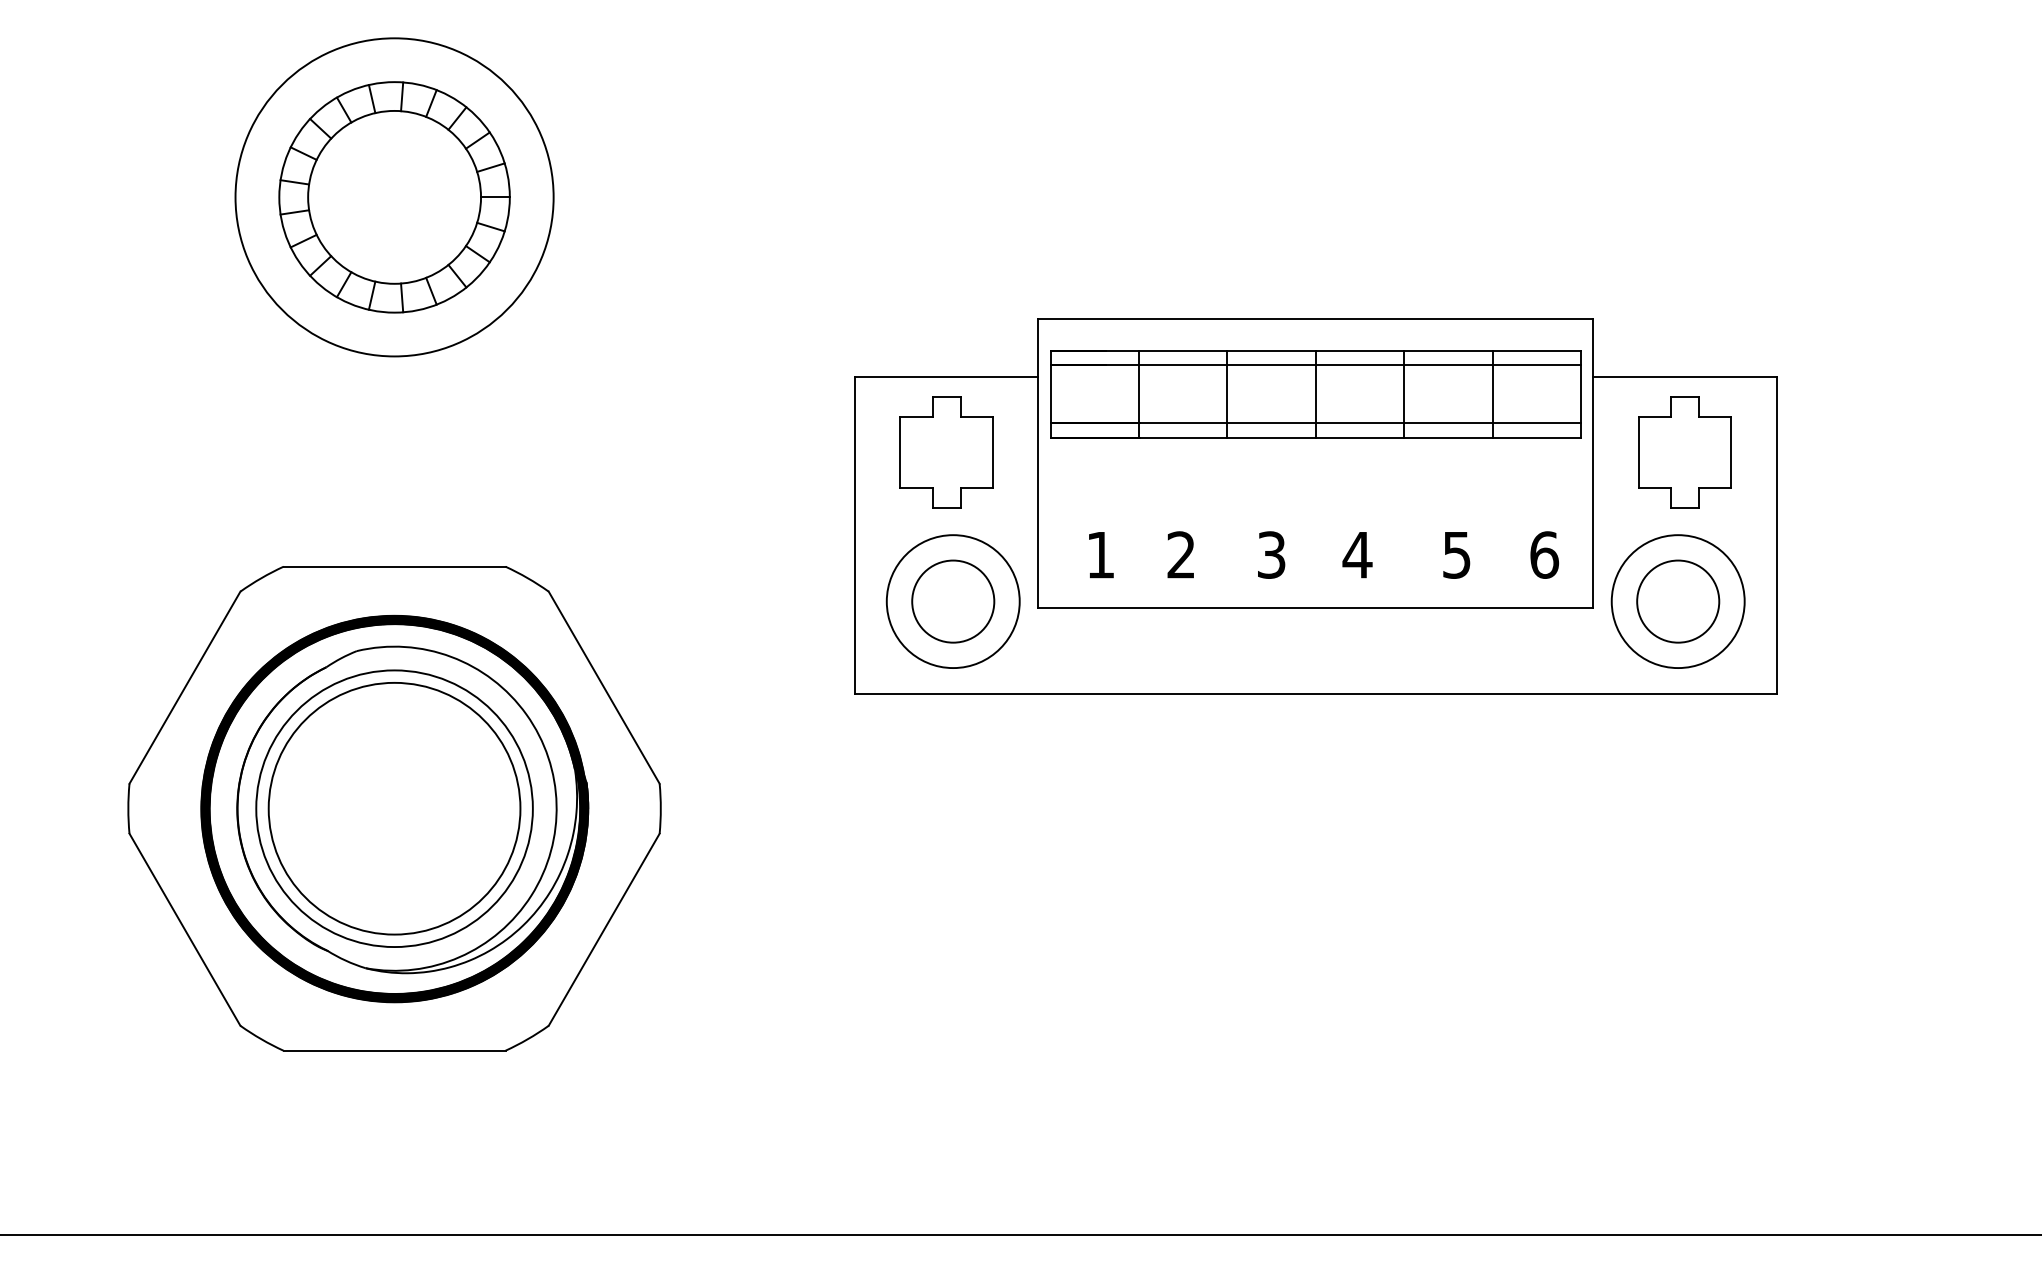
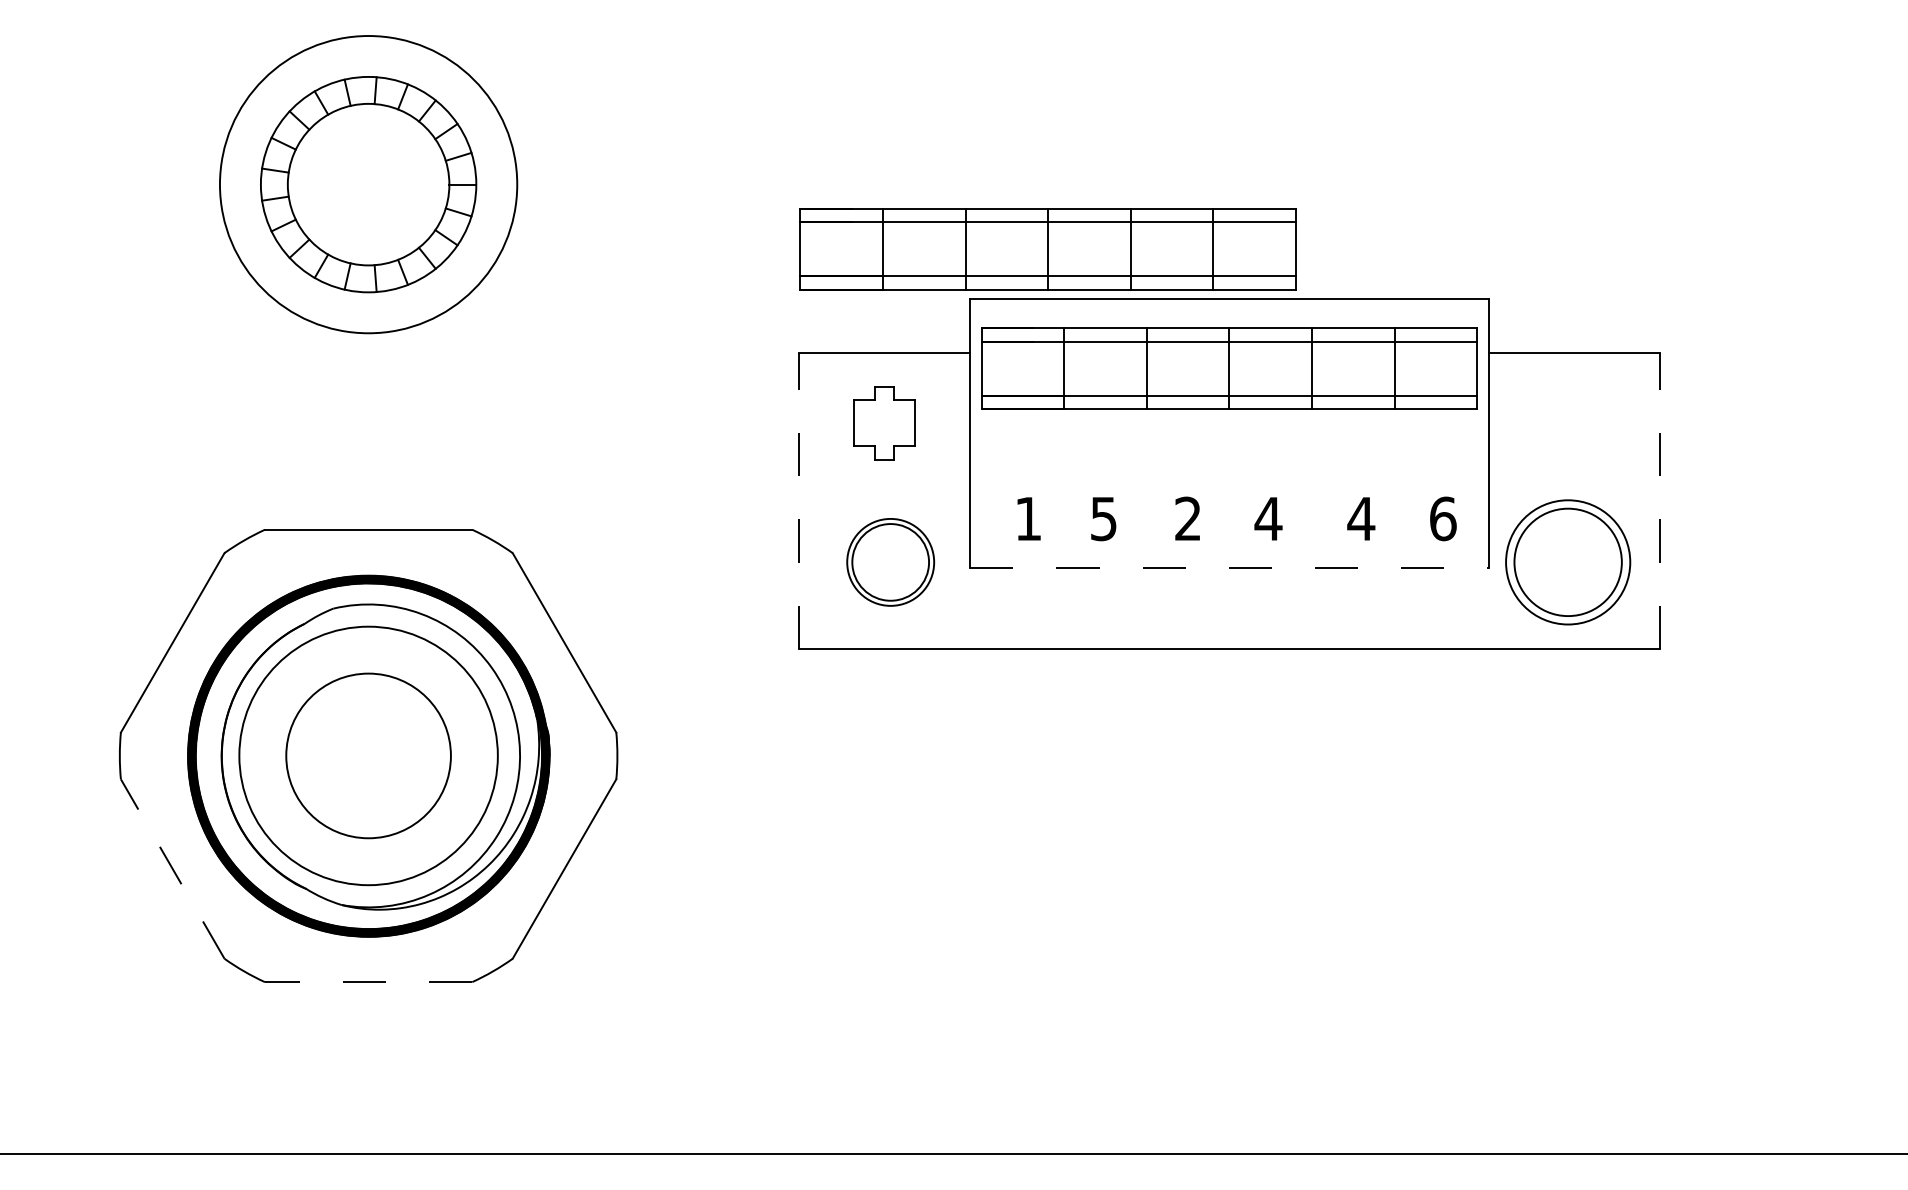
part: (1121, 266) -> (1047, 249), added
part: (946, 452) -> (884, 423), size x0.7
part: (1684, 452) -> (1574, 423), removed
line: (854, 535) -> (798, 500), solid -> dashed
line: (1776, 535) -> (1660, 500), solid -> dashed
text: (1180, 554) -> (1103, 518), 2 -> 5
text: (1271, 554) -> (1188, 518), 3 -> 2
text: (1456, 555) -> (1360, 519), 5 -> 4
circle: (952, 601) -> (889, 562), size x0.7
circle: (1678, 601) -> (1568, 562), size x1.4
line: (1316, 607) -> (1230, 567), solid -> dashed
circle: (394, 808) -> (368, 755), size x0.7
line: (184, 929) -> (172, 868), solid -> dashed
line: (394, 1050) -> (368, 981), solid -> dashed

